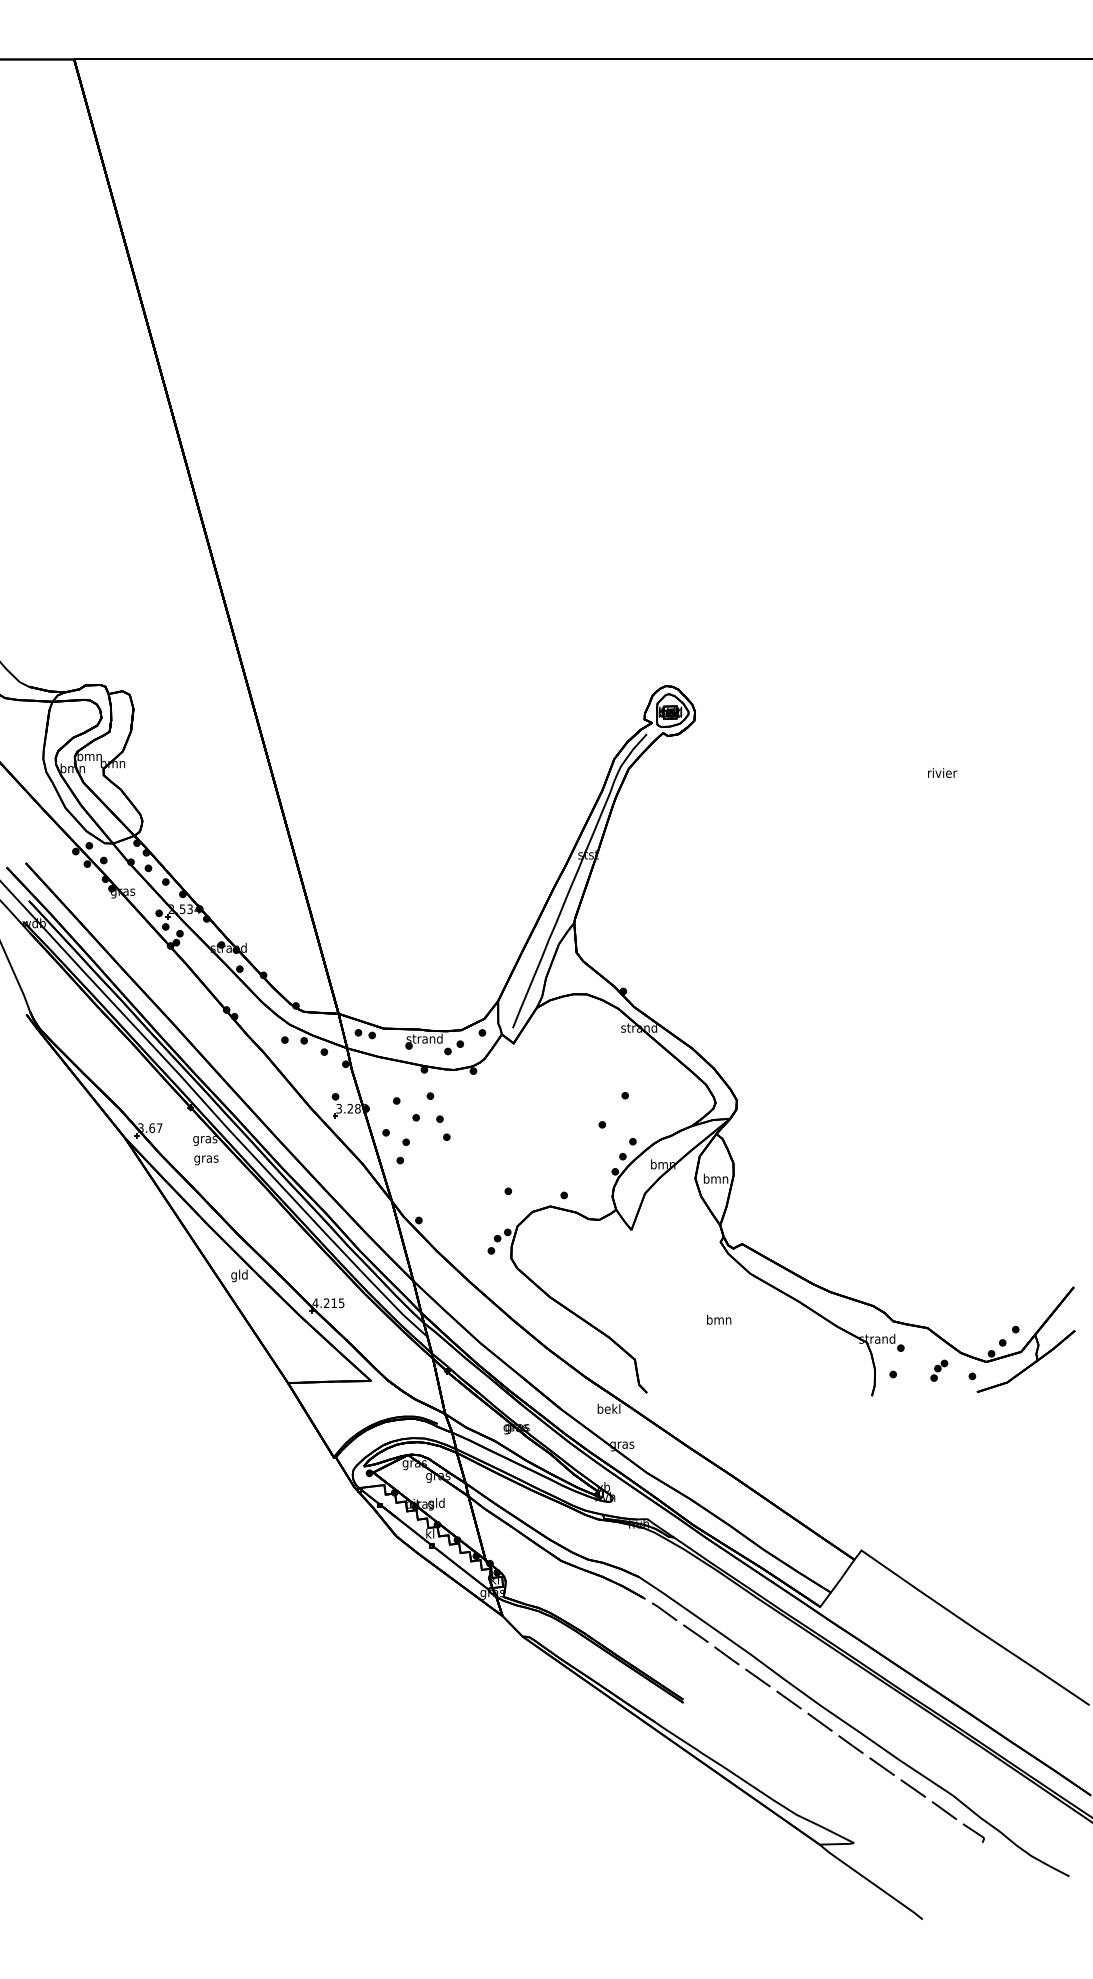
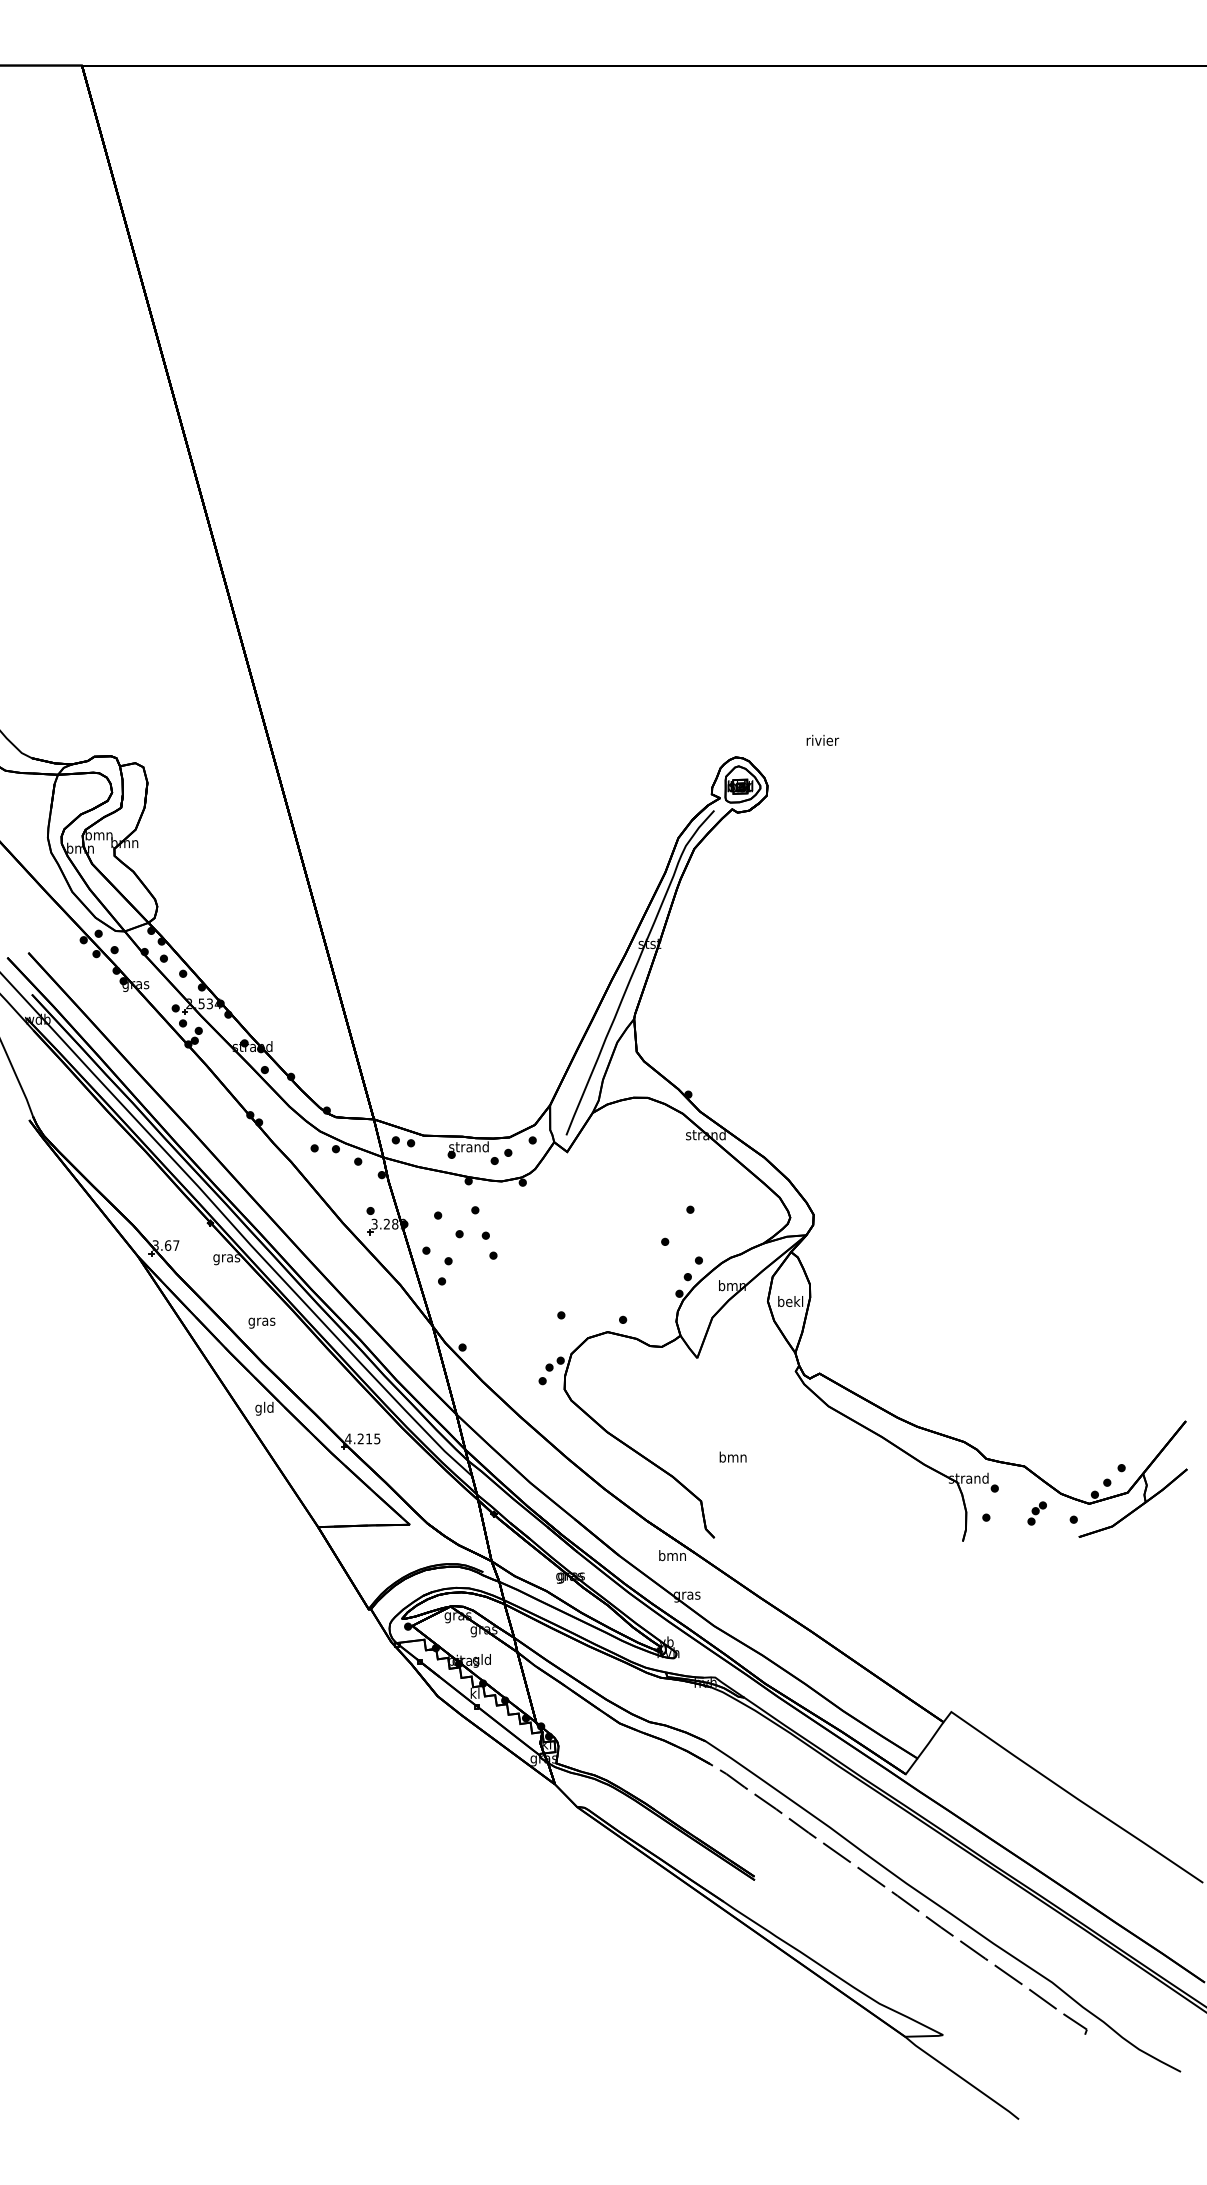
text: (942, 772) -> (822, 739), moved
text: (205, 1159) -> (261, 1322), moved
text: (715, 1178) -> (790, 1301), bmn -> bekl
text: (718, 1319) -> (732, 1456), moved
text: (608, 1408) -> (672, 1555), bekl -> bmn

